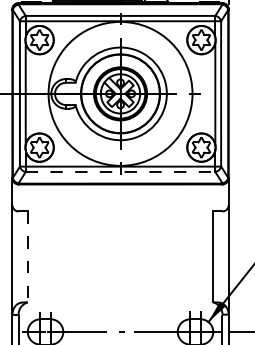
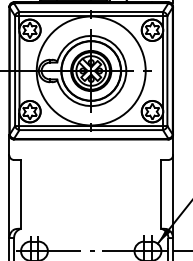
line: (120, 172) -> (91, 130), dashed -> solid
line: (28, 257) -> (21, 194), dashed -> solid

